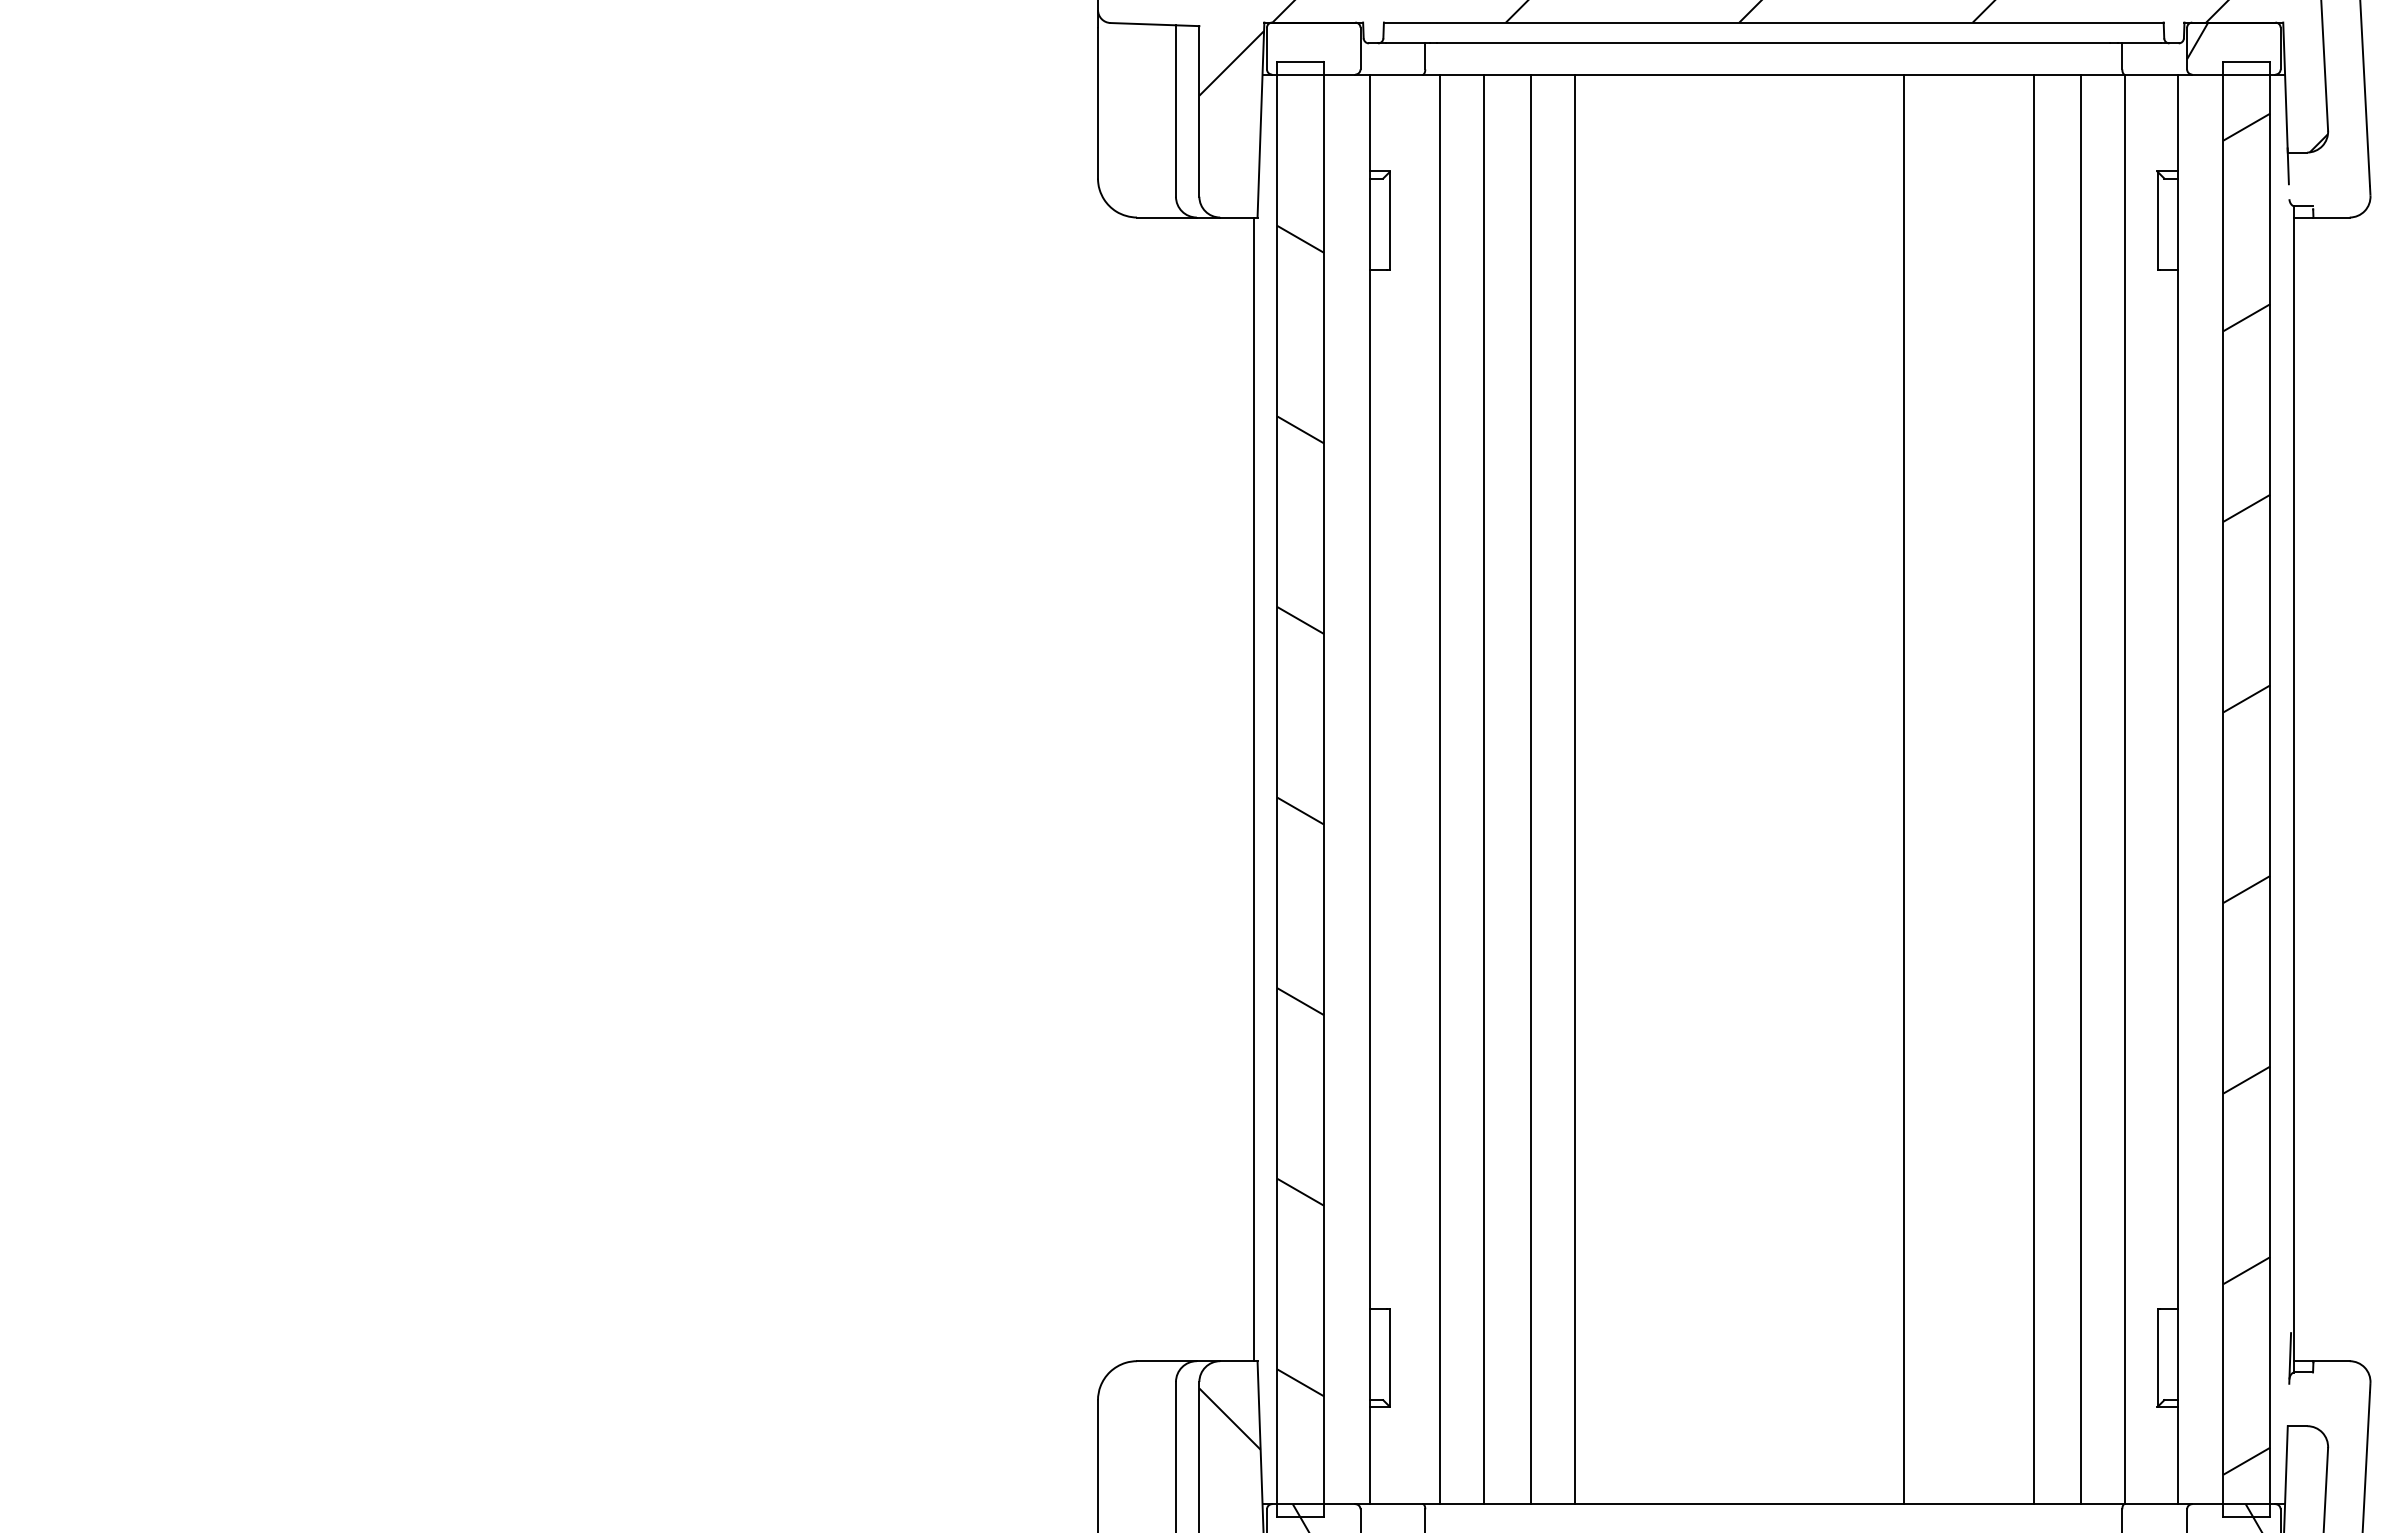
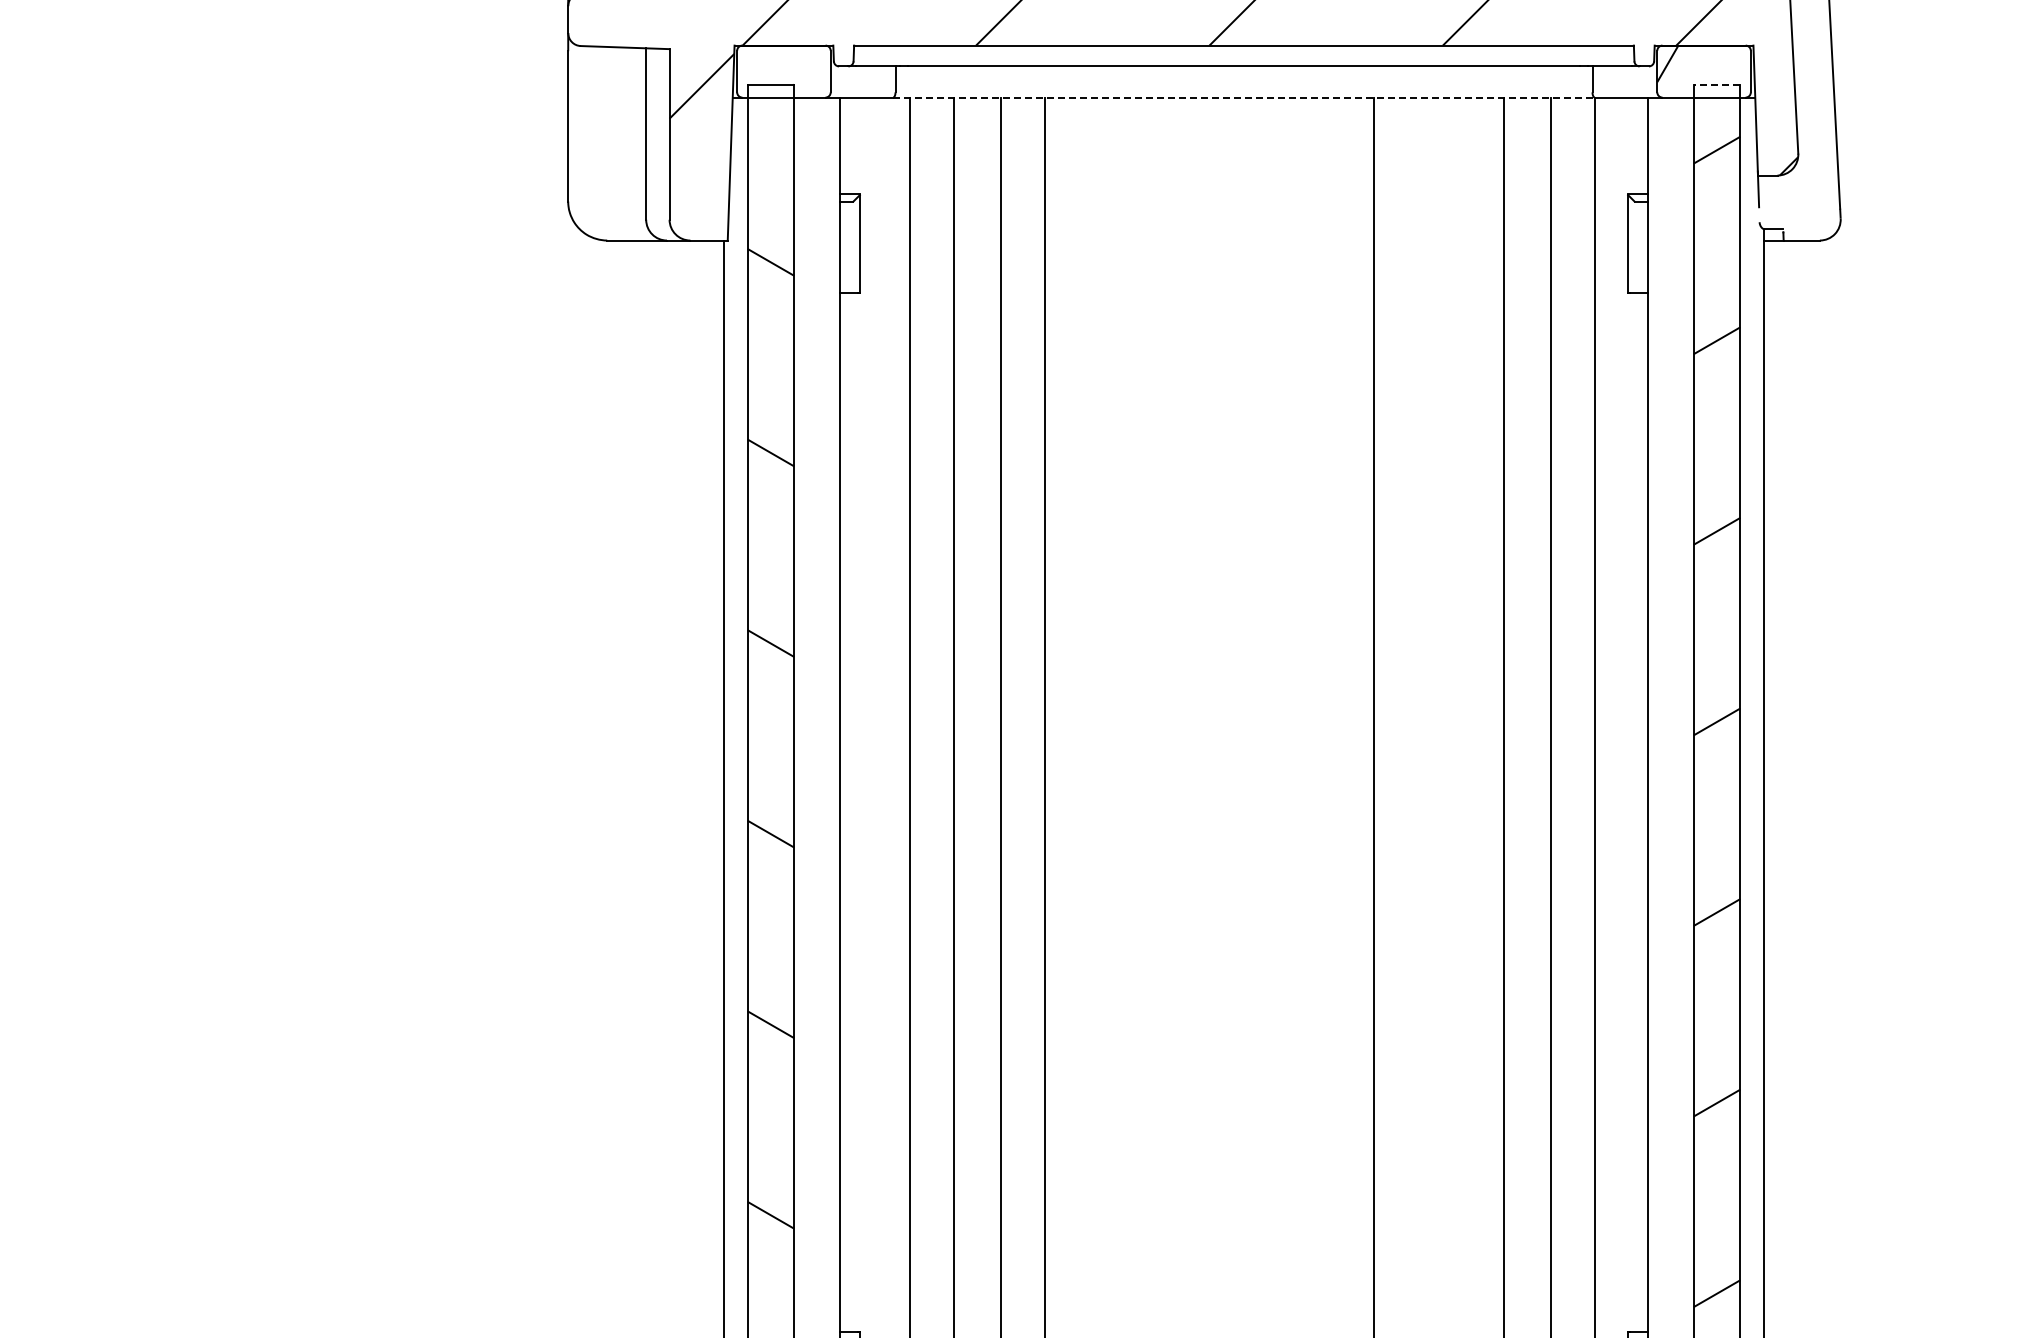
line: (2246, 61) -> (1716, 84), solid -> dashed
line: (1773, 74) -> (1243, 97), solid -> dashed

